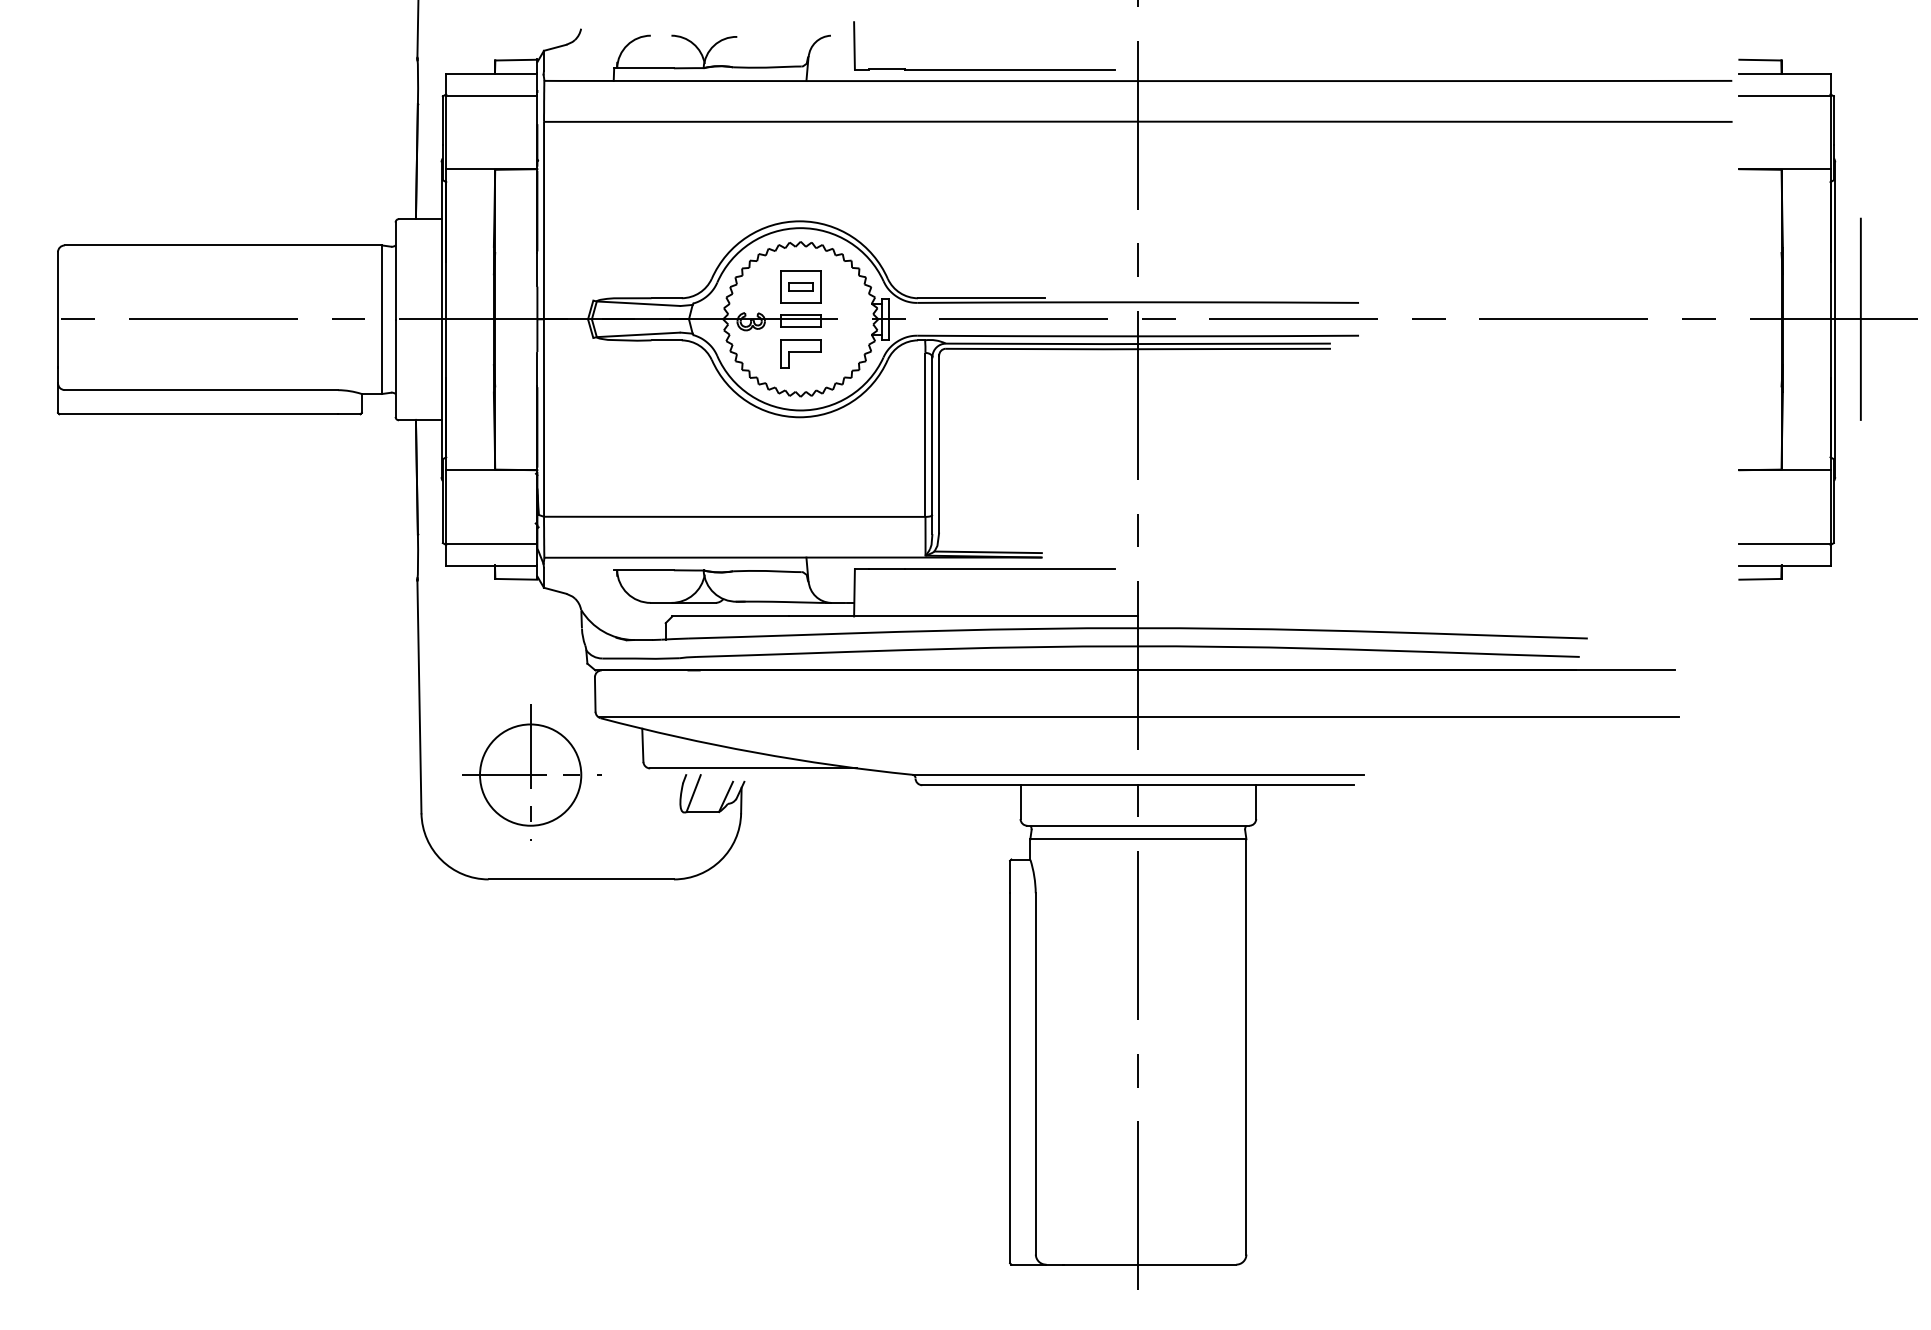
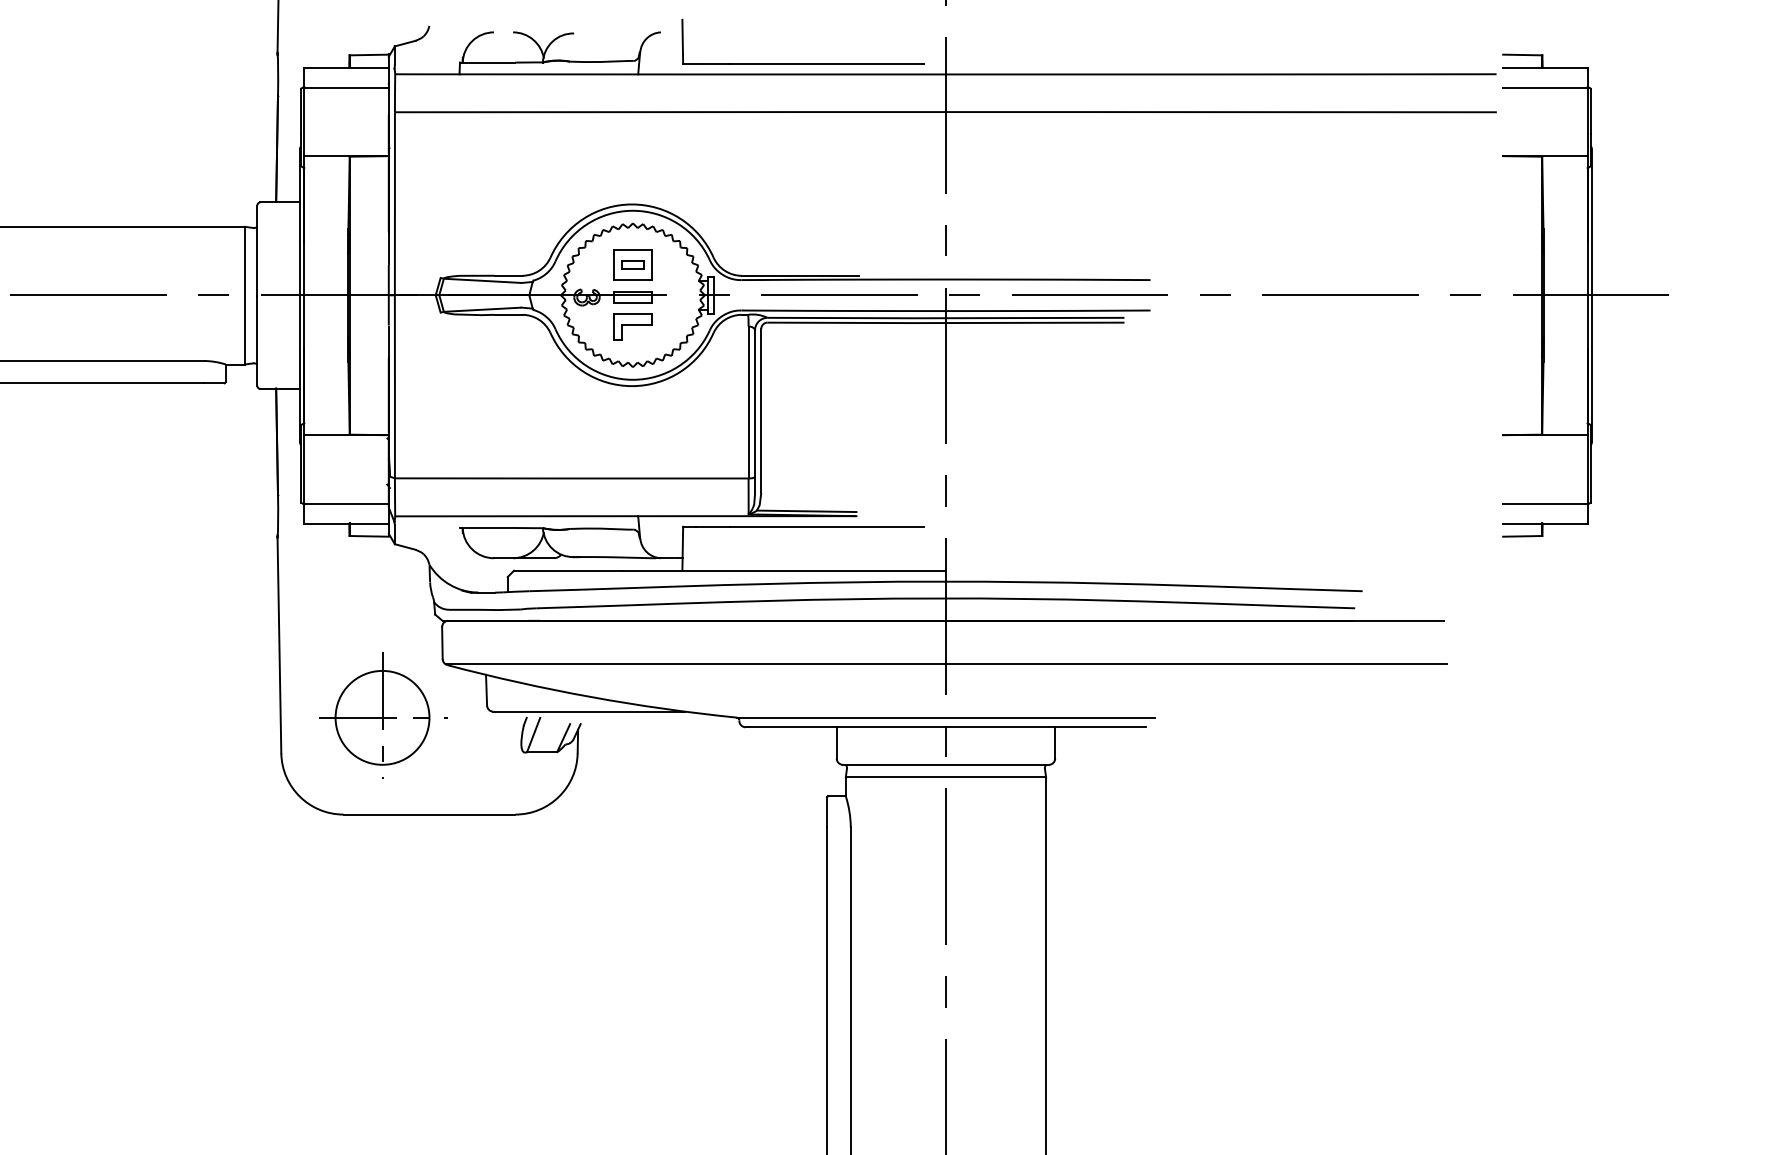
line: (1860, 318) -> (1615, 294), removed

